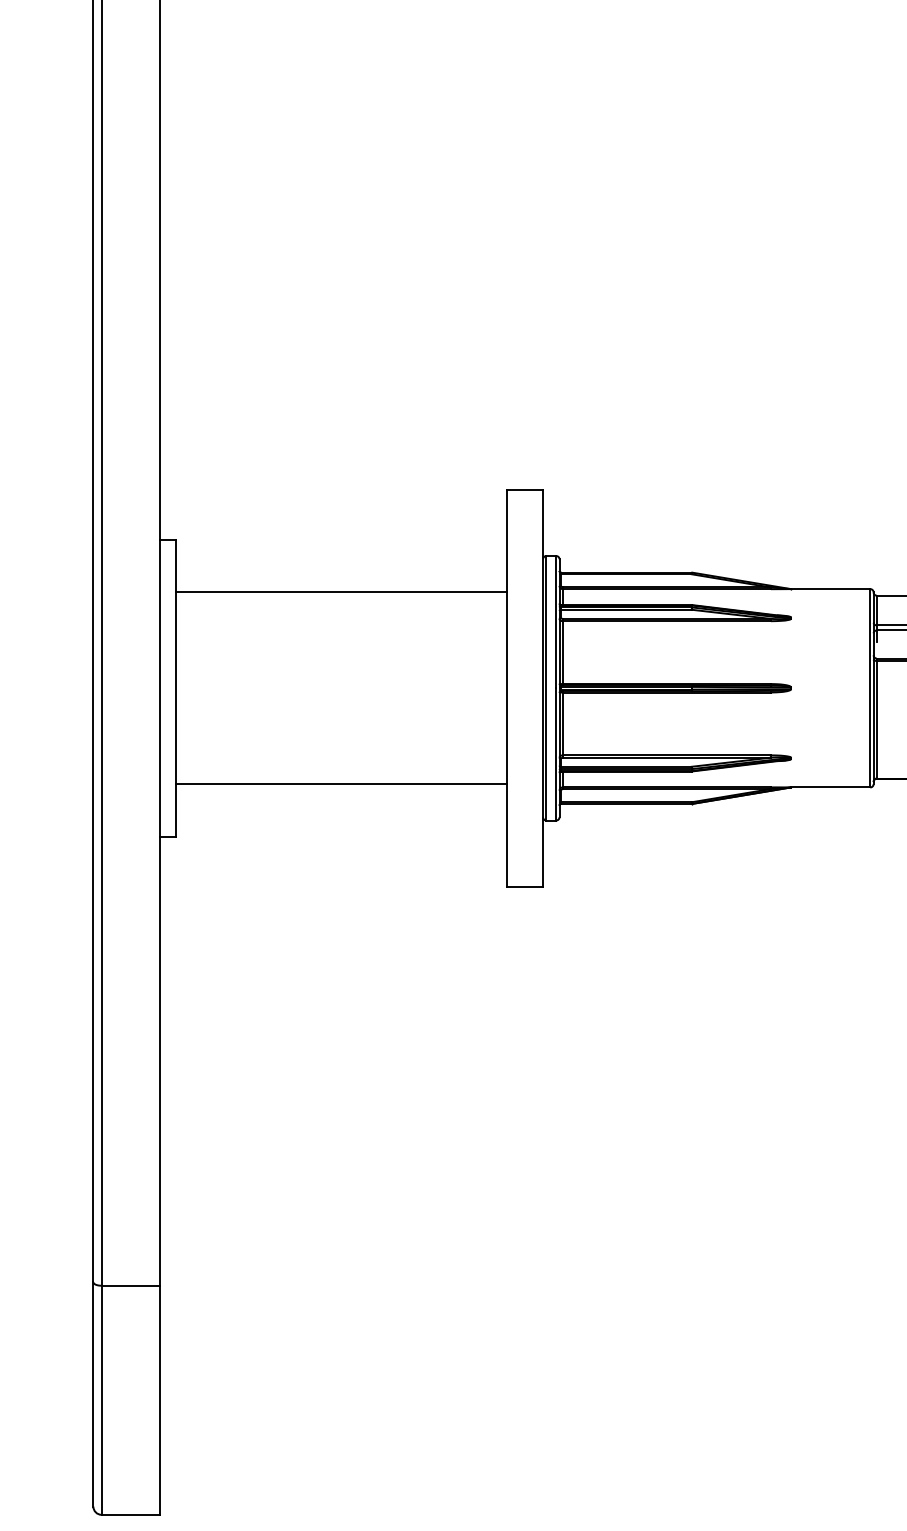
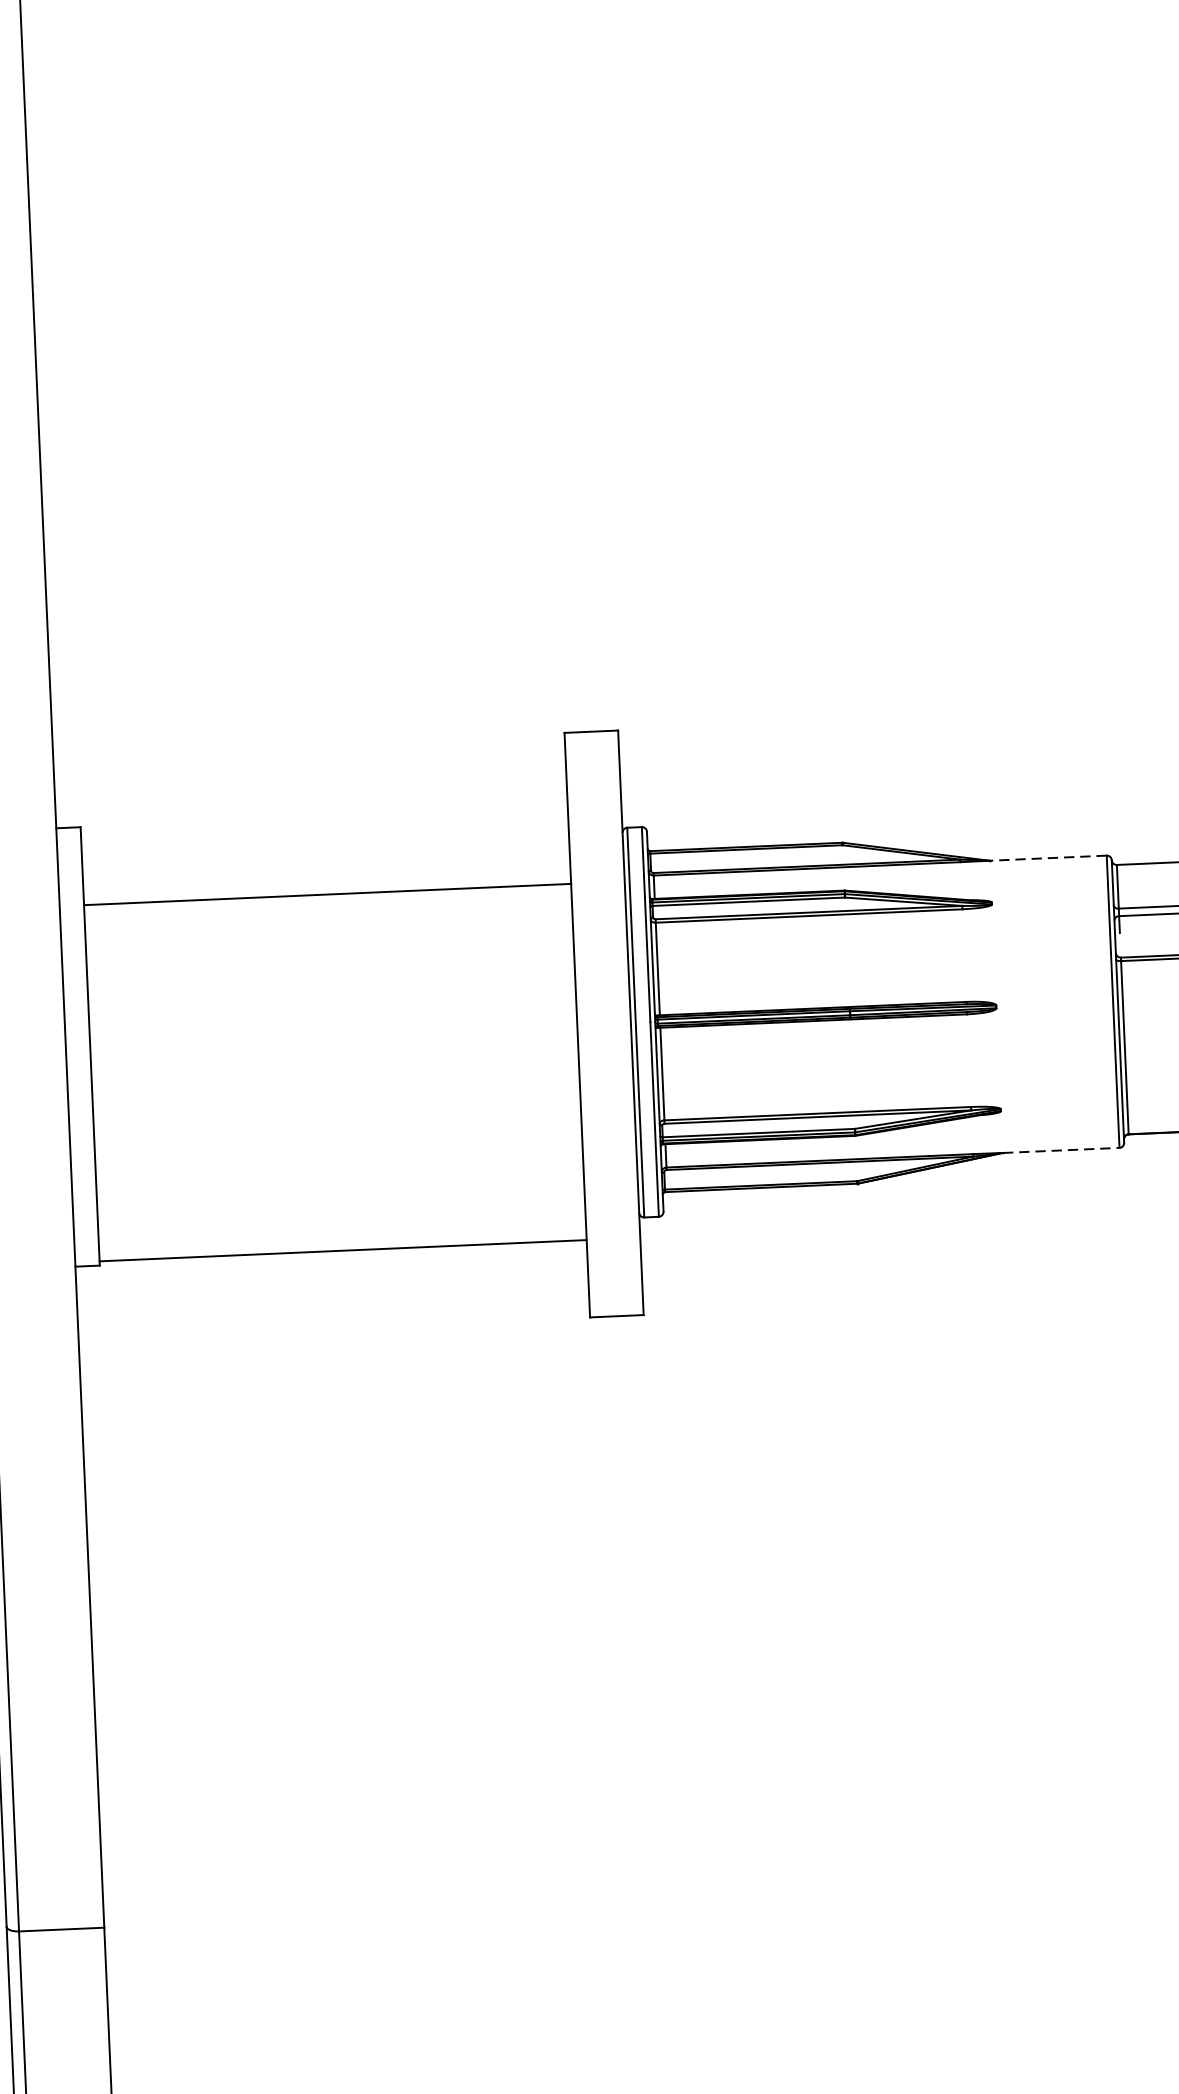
line: (830, 589) -> (1048, 858), solid -> dashed
line: (341, 784) -> (343, 1251), moved
line: (830, 787) -> (1060, 1150), solid -> dashed

